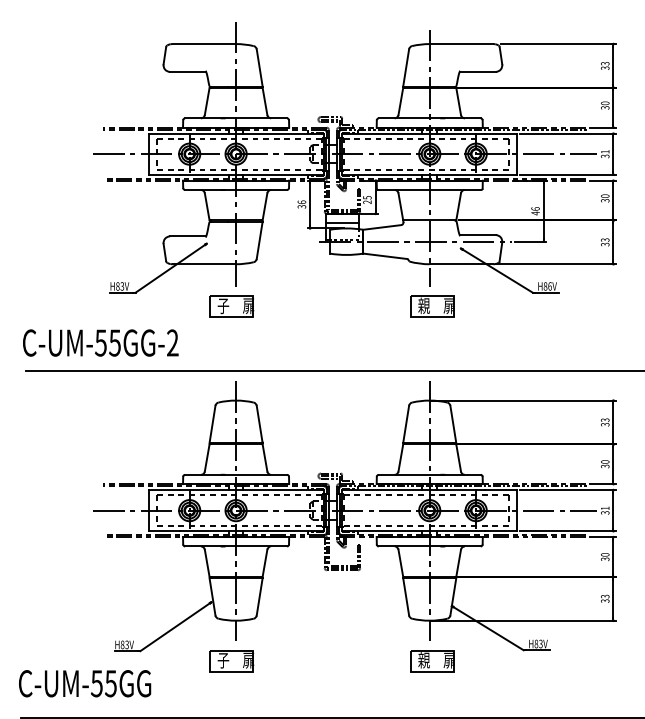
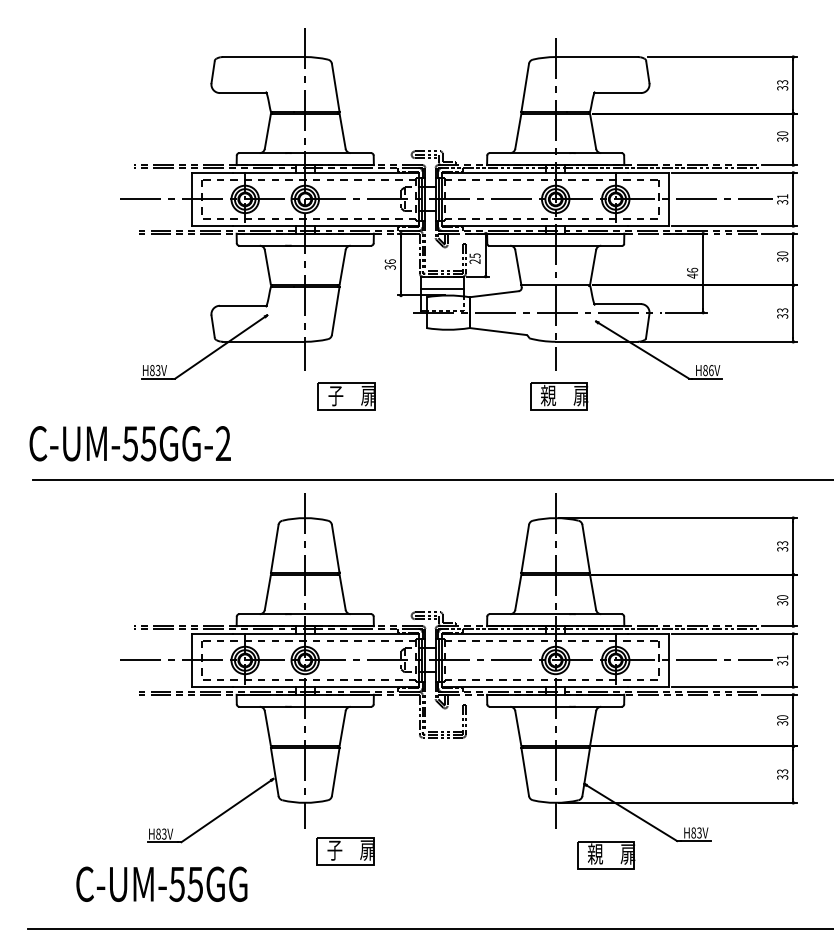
part: (231, 306) -> (346, 396), moved
part: (231, 661) -> (345, 851), moved
part: (432, 661) -> (606, 855), moved
text: (84, 683) -> (161, 883), moved

